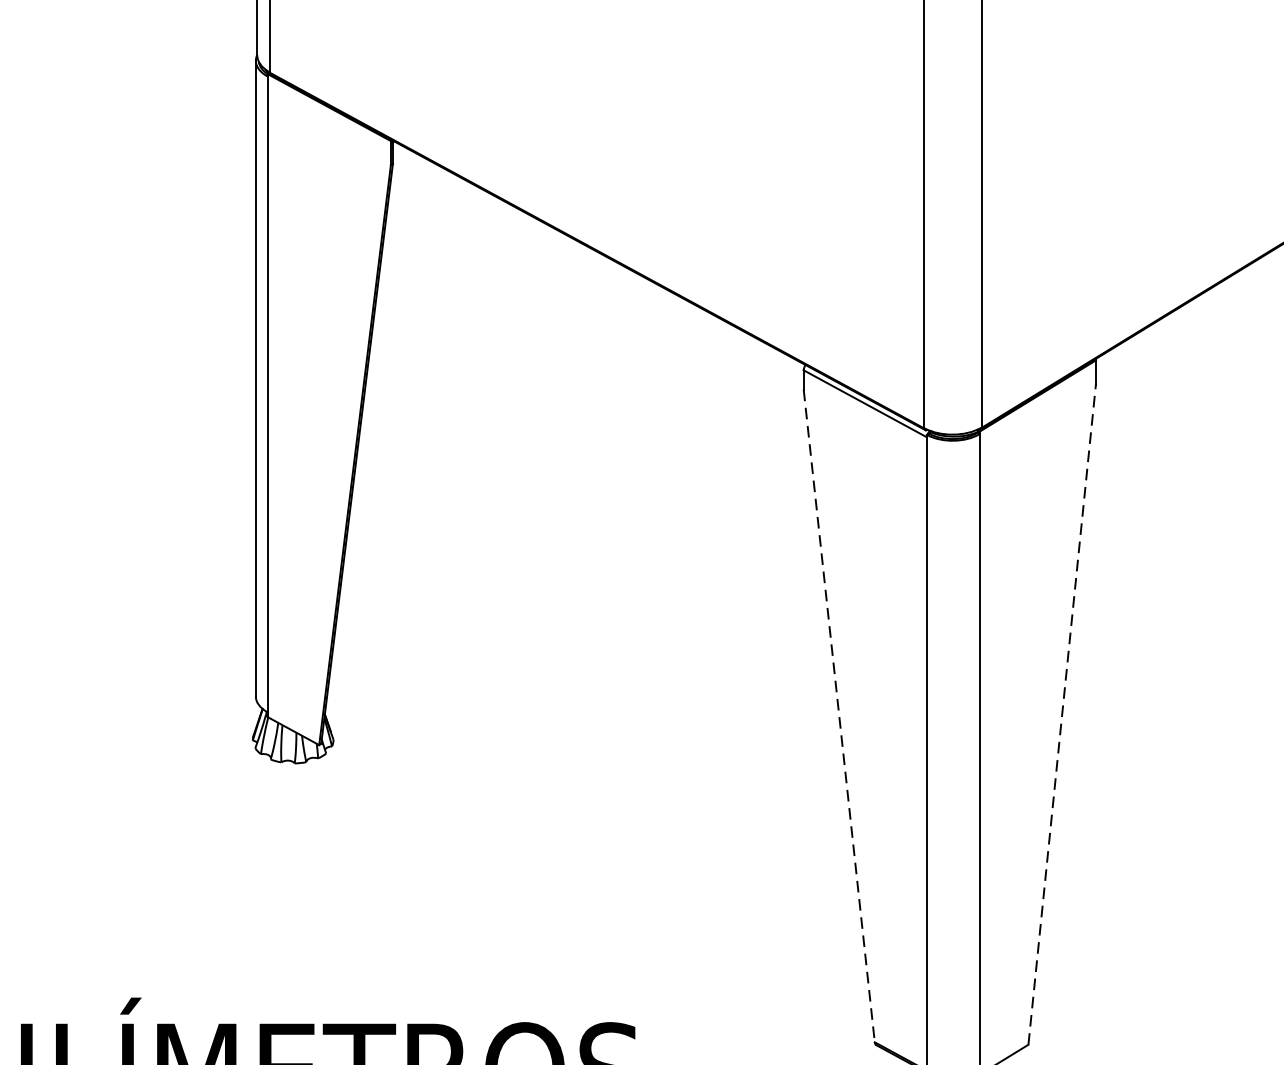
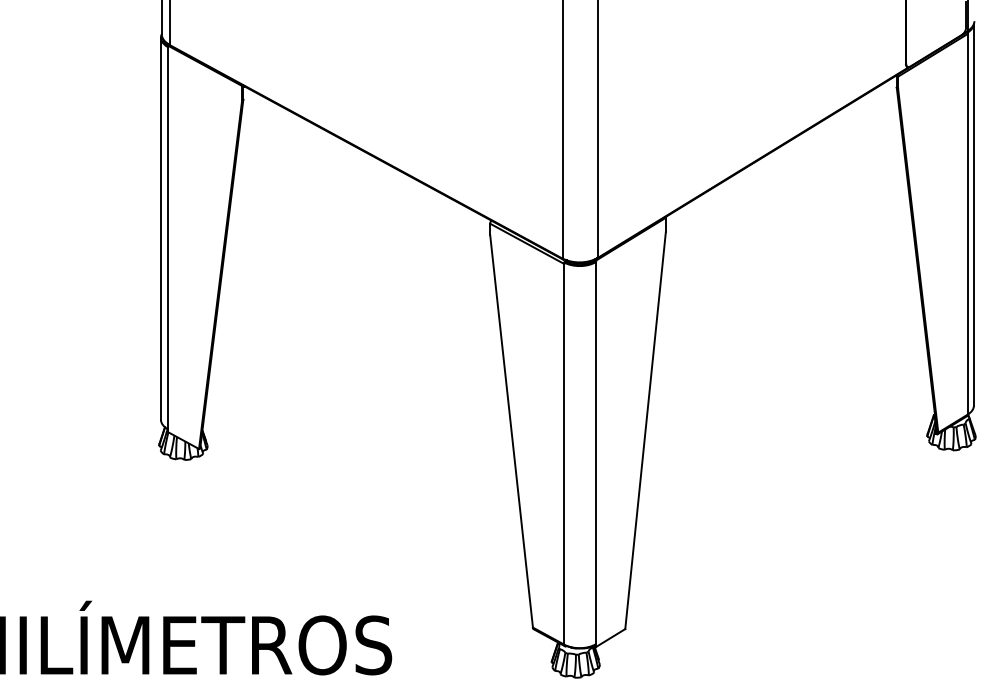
line: (1062, 714) -> (645, 430), dashed -> solid
line: (839, 715) -> (511, 431), dashed -> solid

